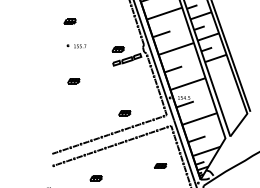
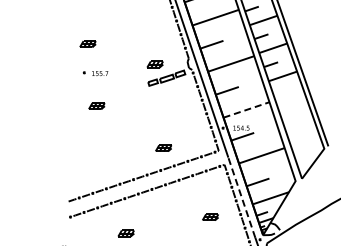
part: (69, 21) -> (87, 43), moved
part: (76, 46) -> (95, 73), moved
line: (188, 83) -> (247, 109), solid -> dashed
line: (184, 150) -> (241, 197), solid -> dashed

